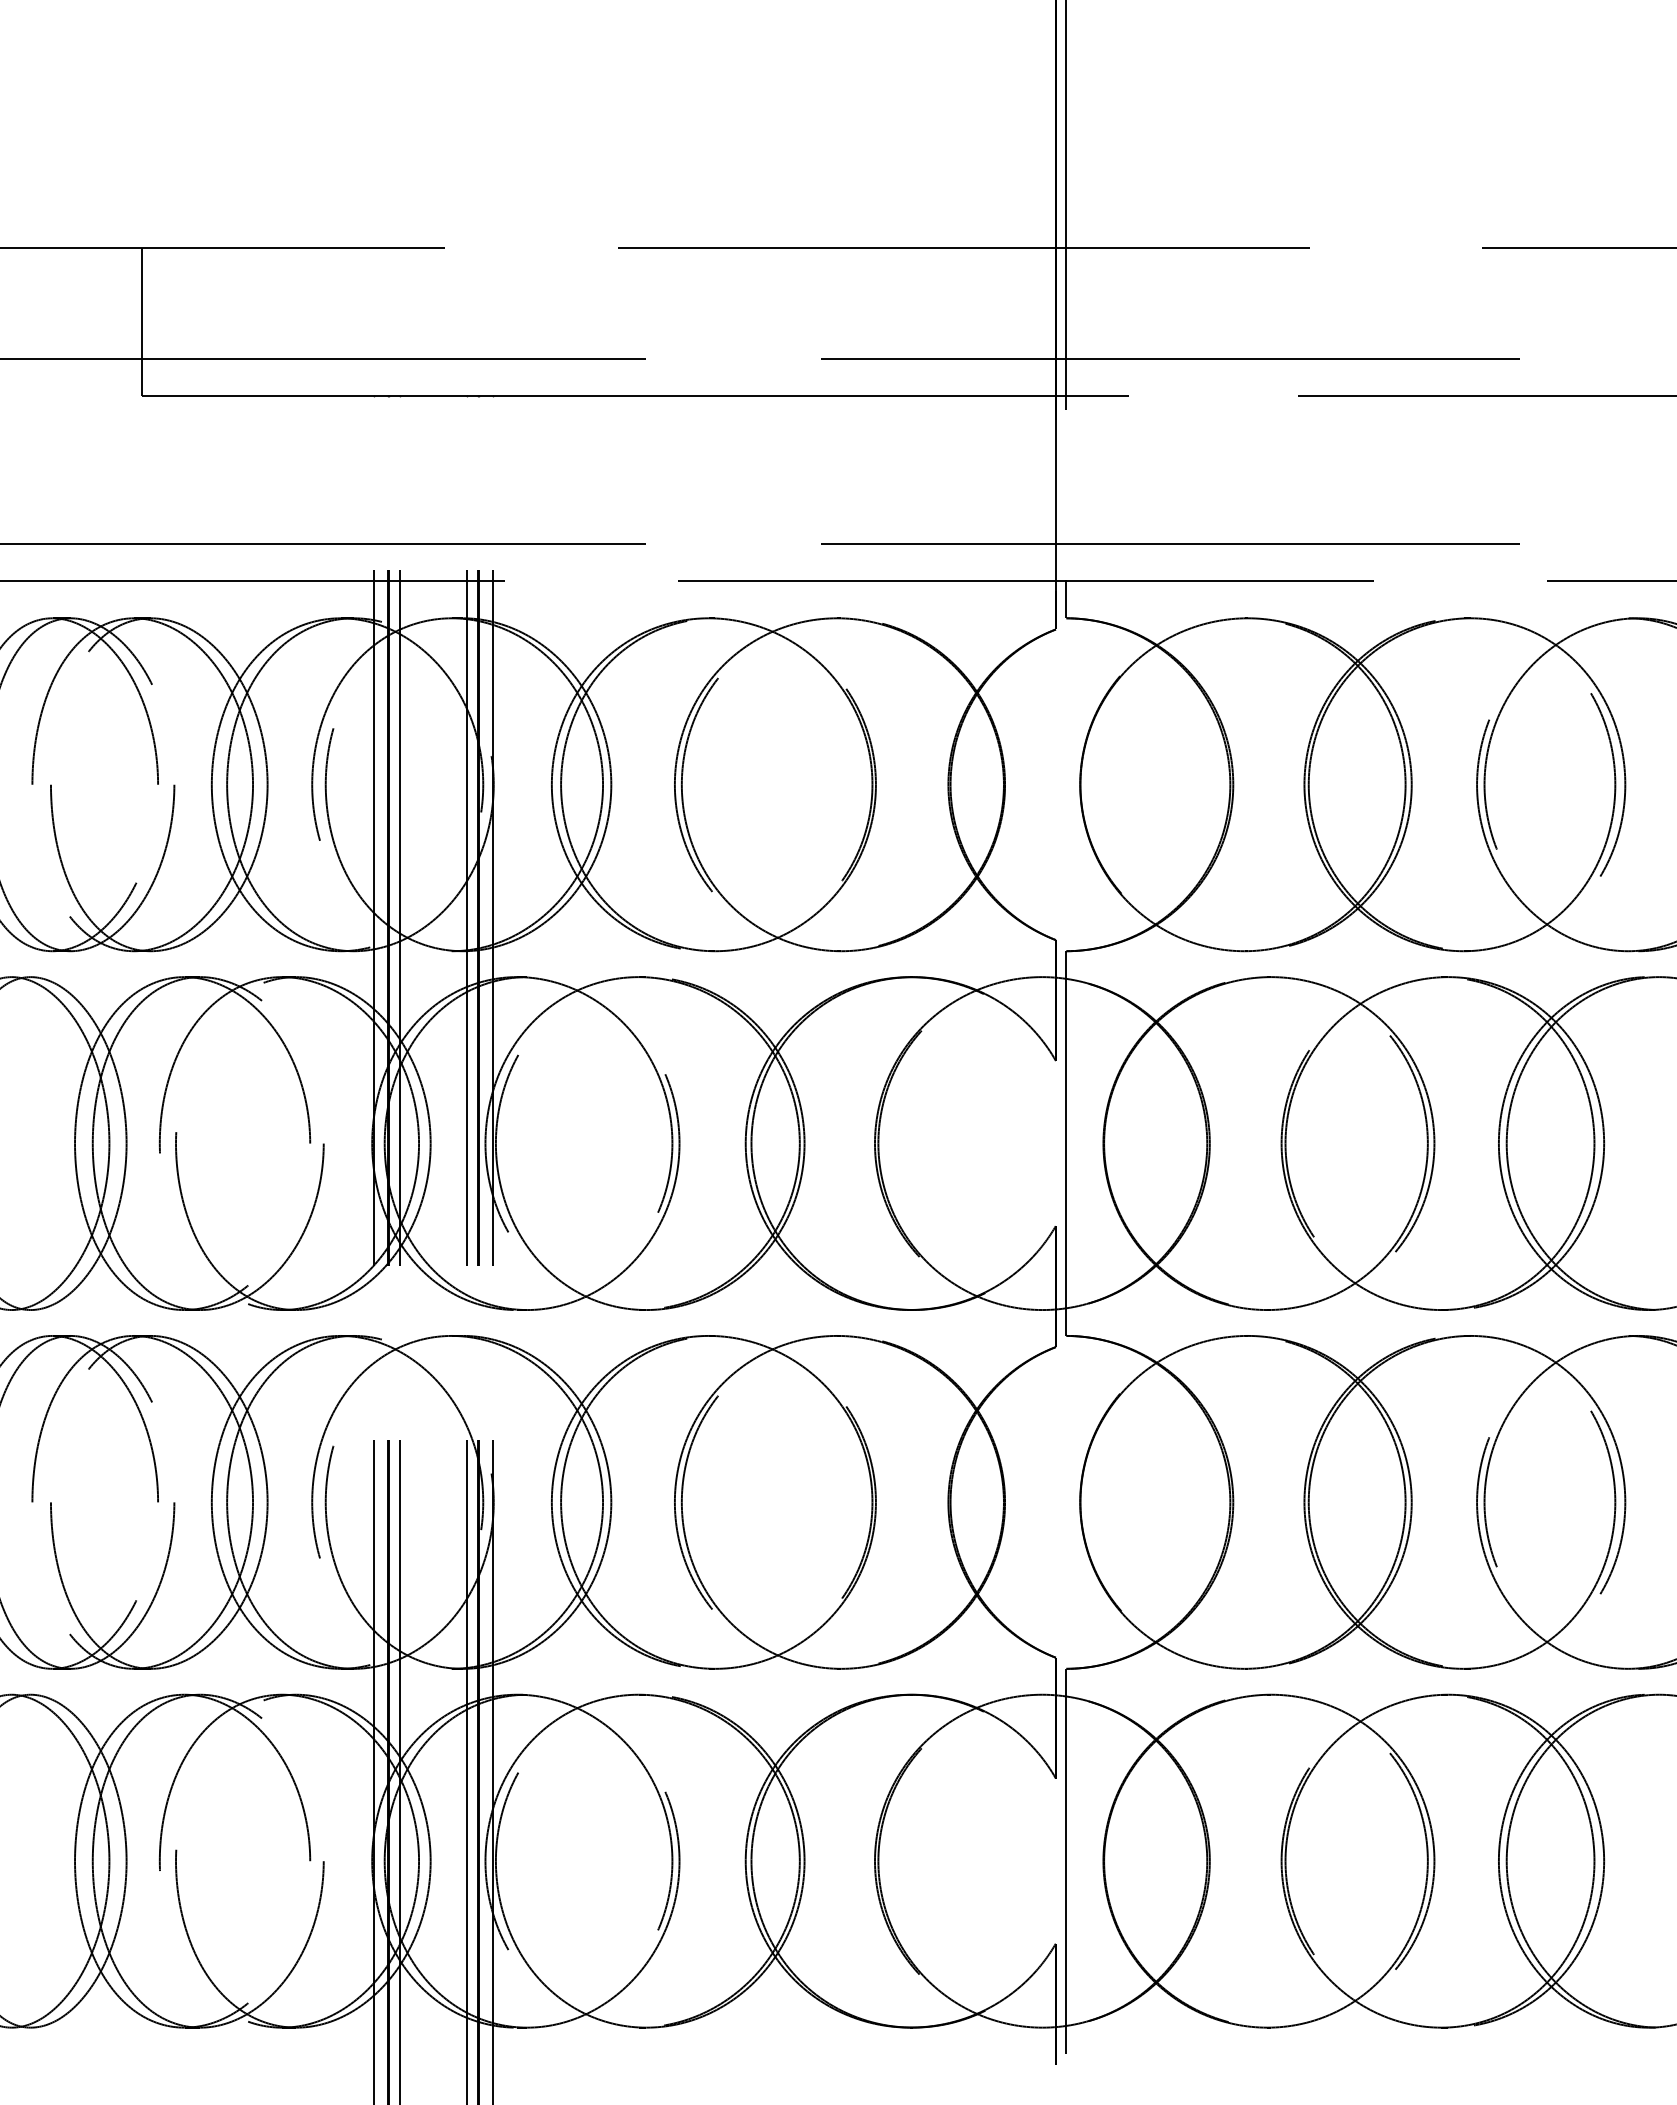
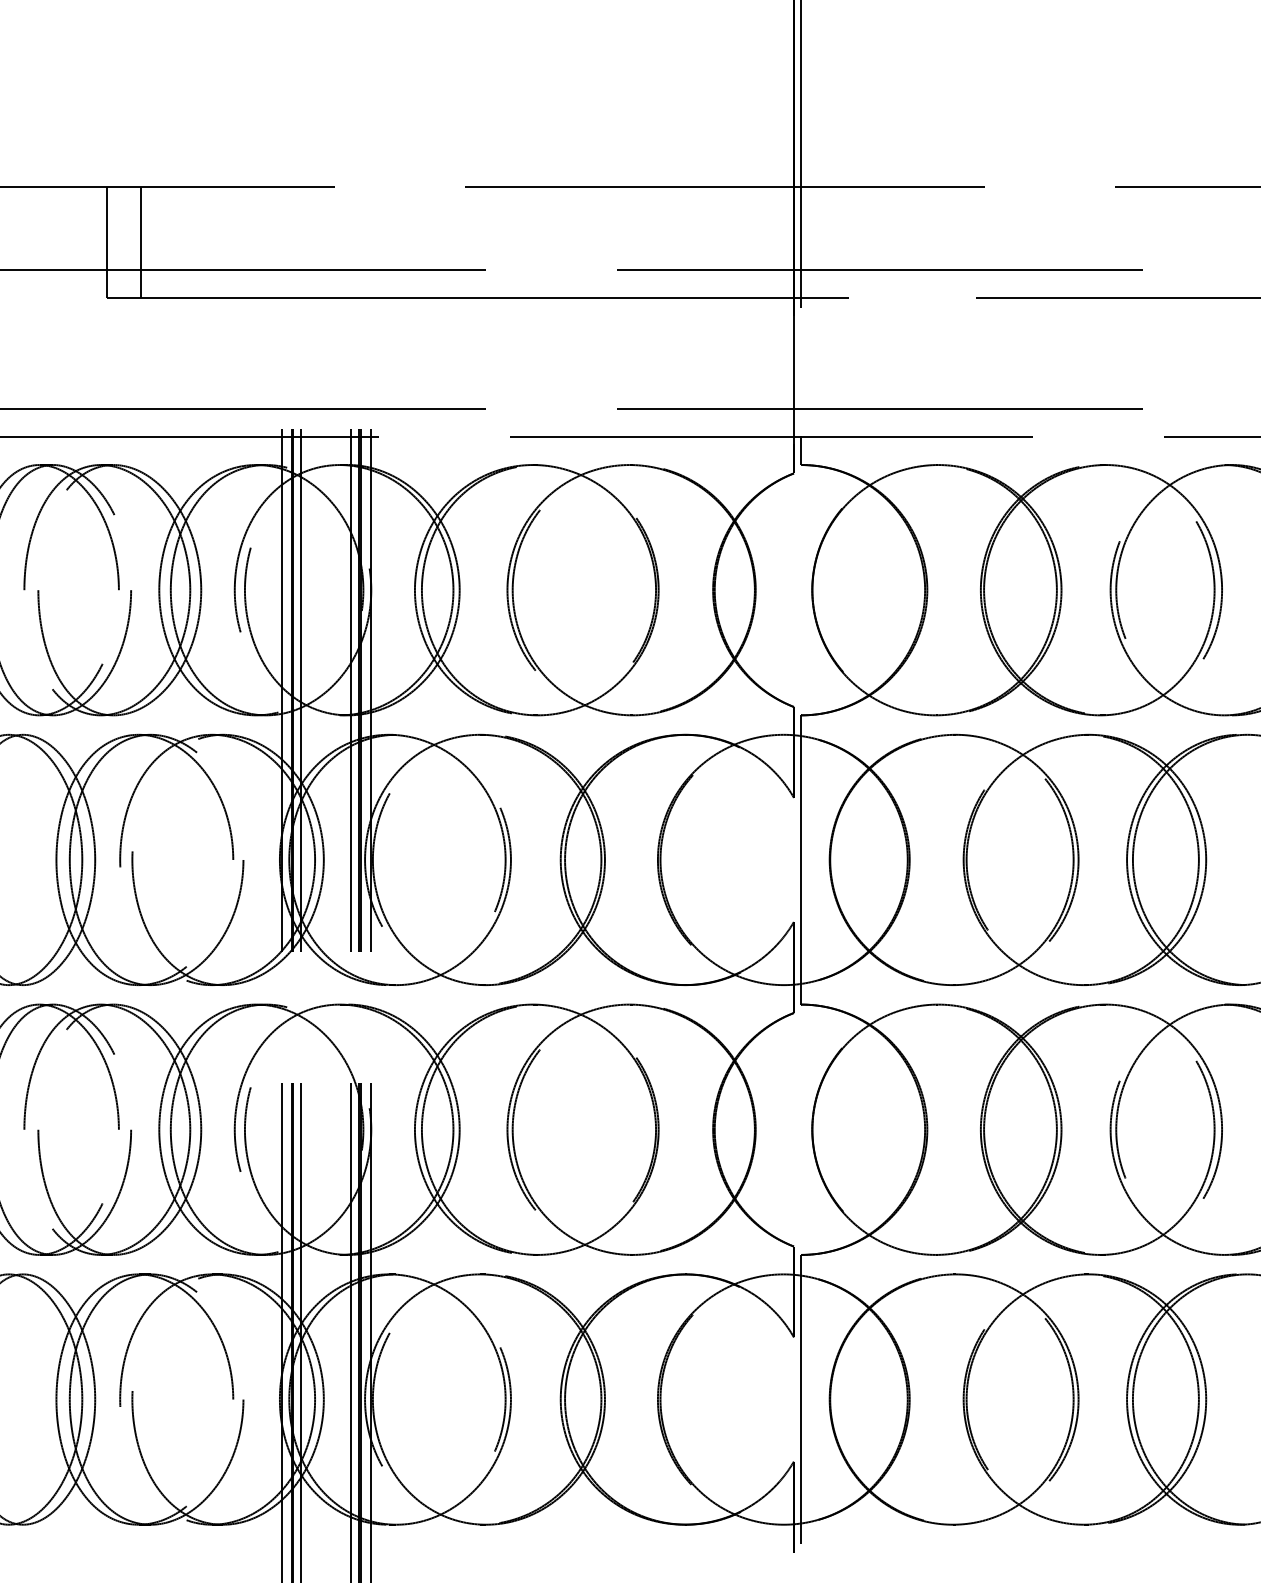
line: (187, 322) -> (141, 242), added

